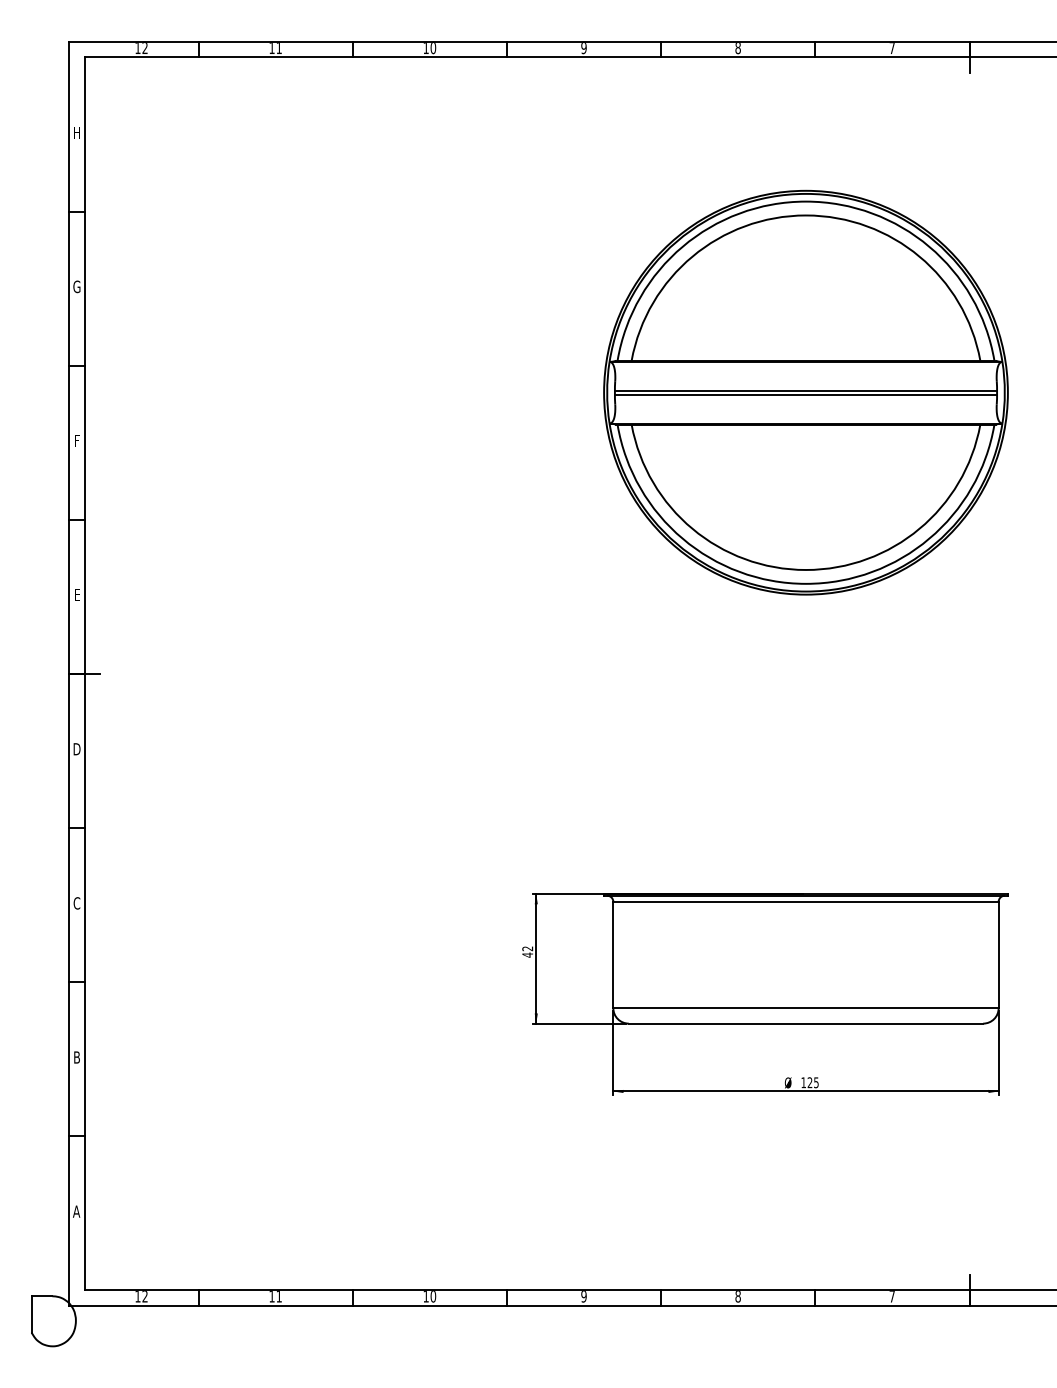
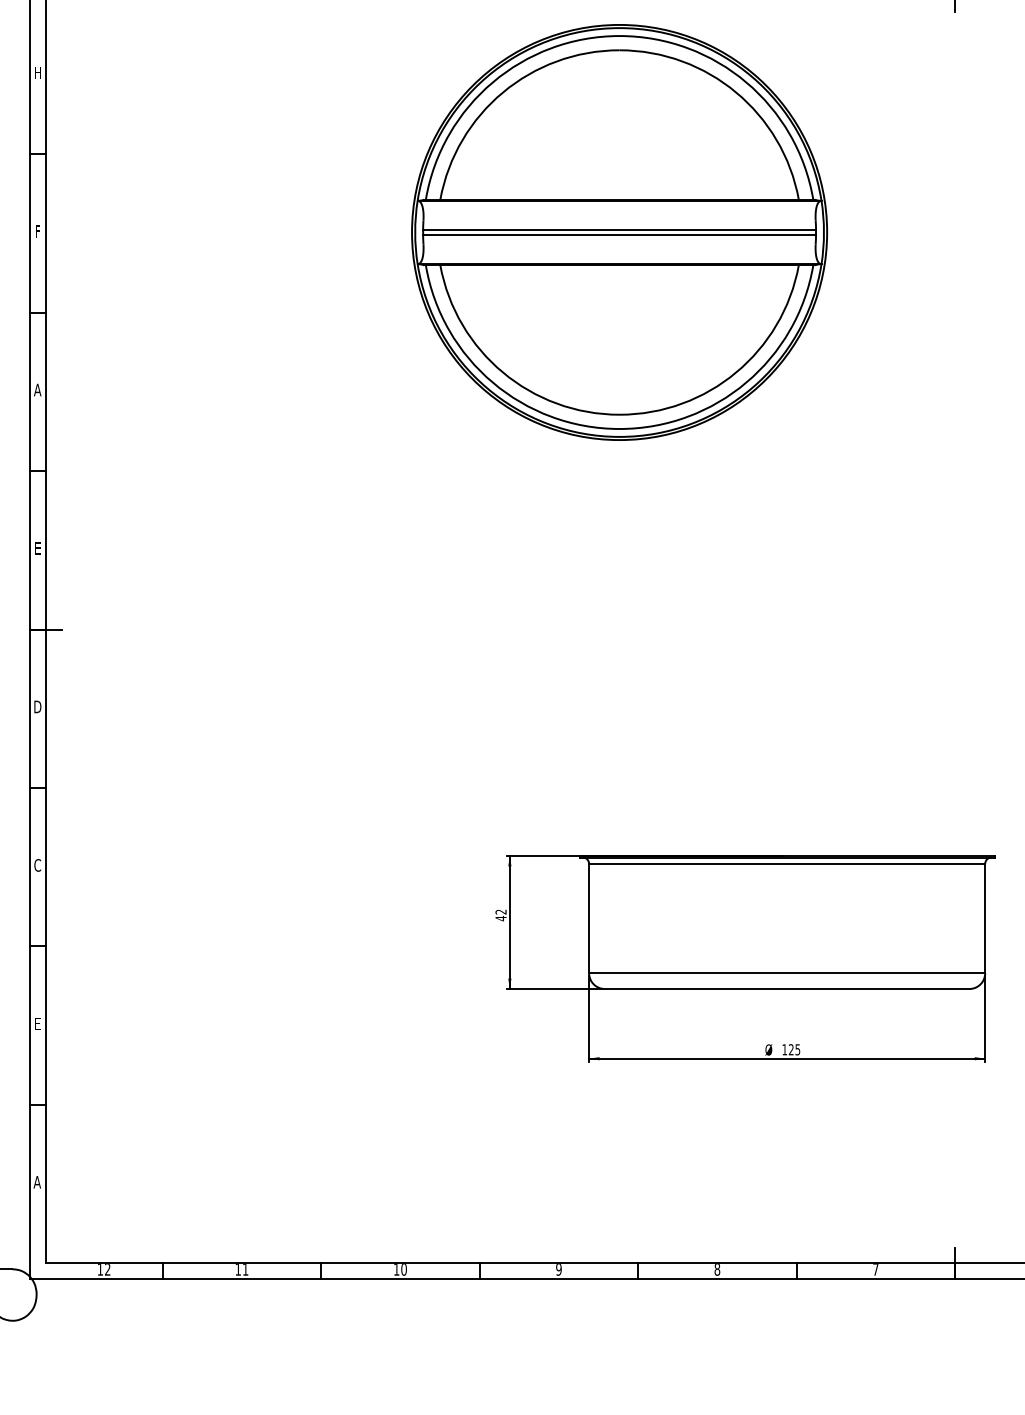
text: (76, 286) -> (37, 231), G -> F
part: (805, 392) -> (619, 232), moved
text: (76, 440) -> (37, 389), F -> A
text: (76, 1057) -> (37, 1023), B -> E

